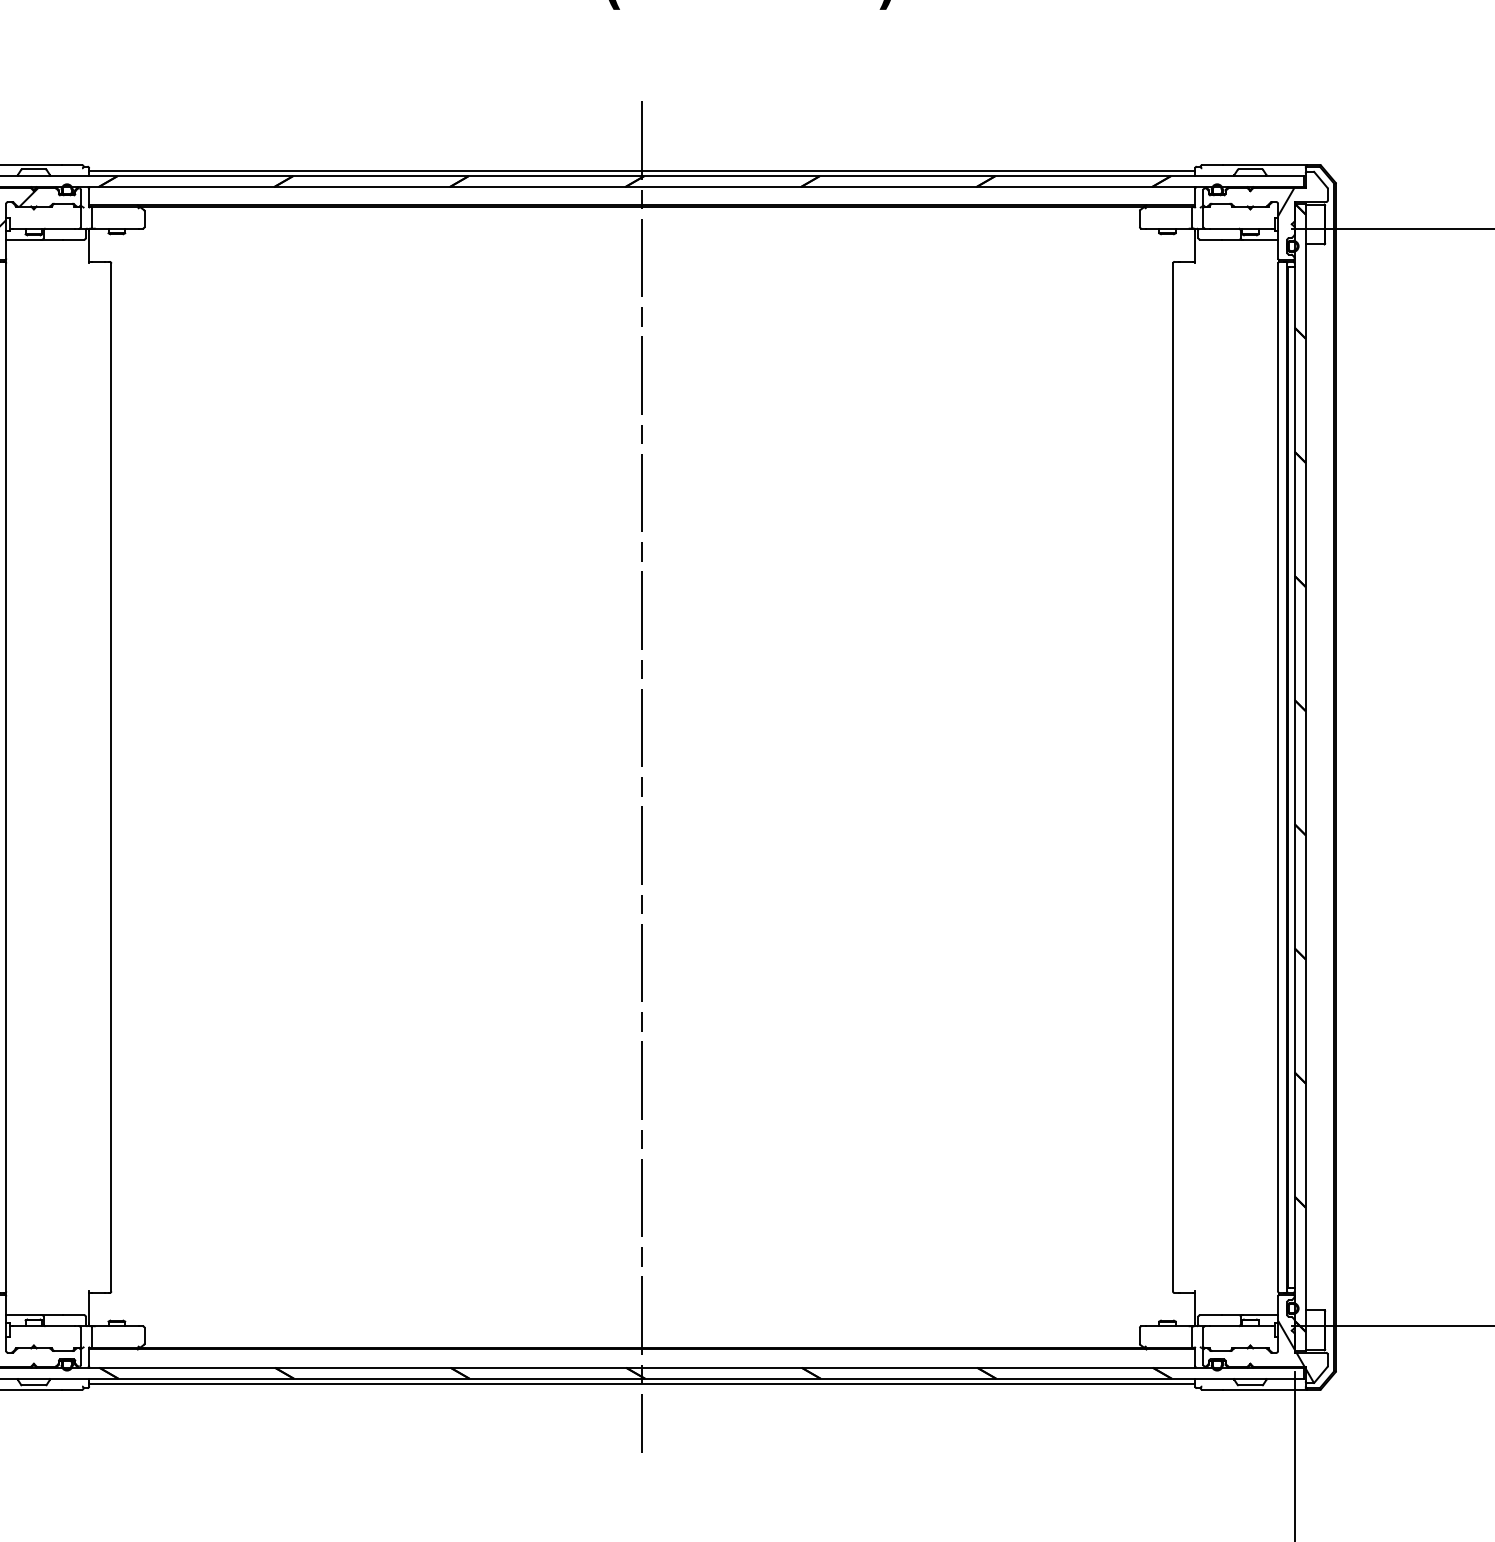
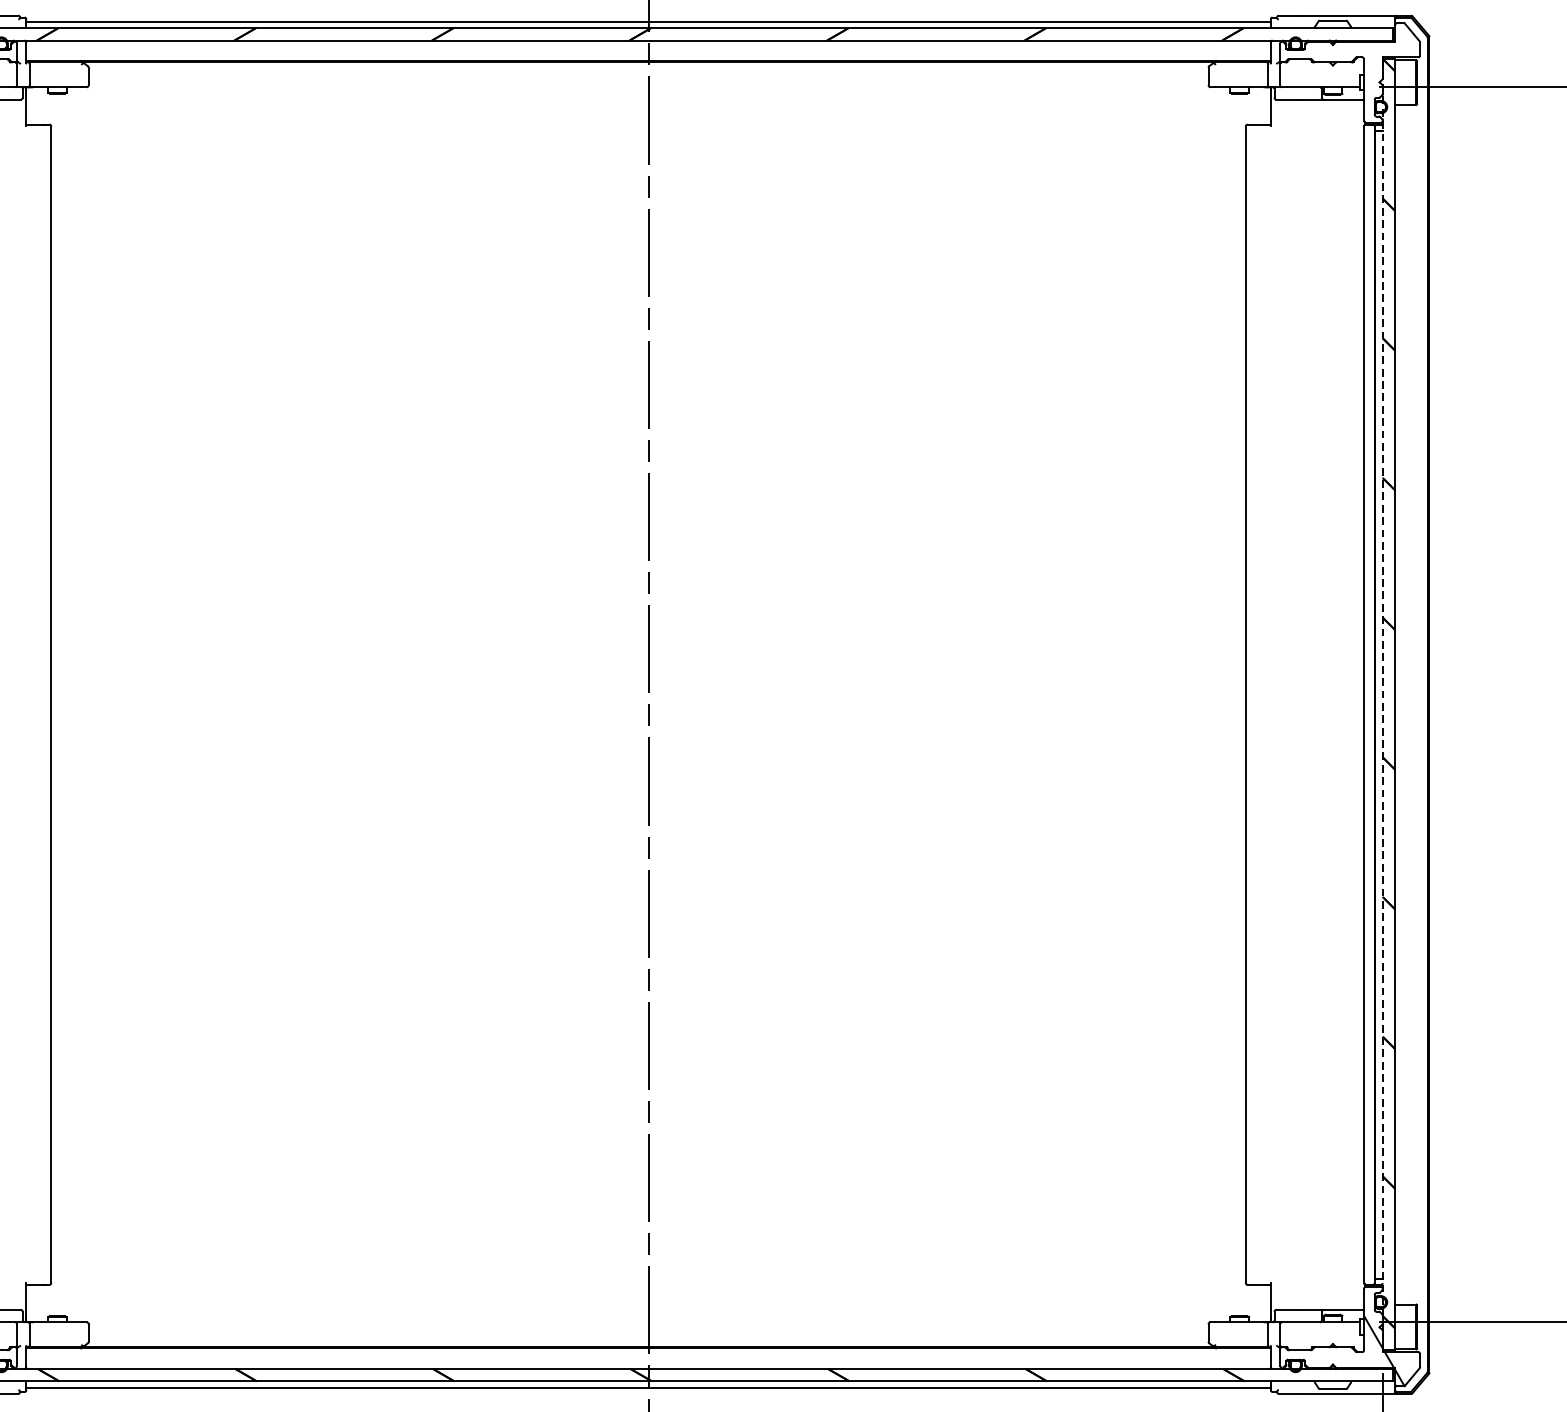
hatch: (1286, 202) -> (1373, 57), removed
line: (1294, 777) -> (1382, 704), solid -> dashed

